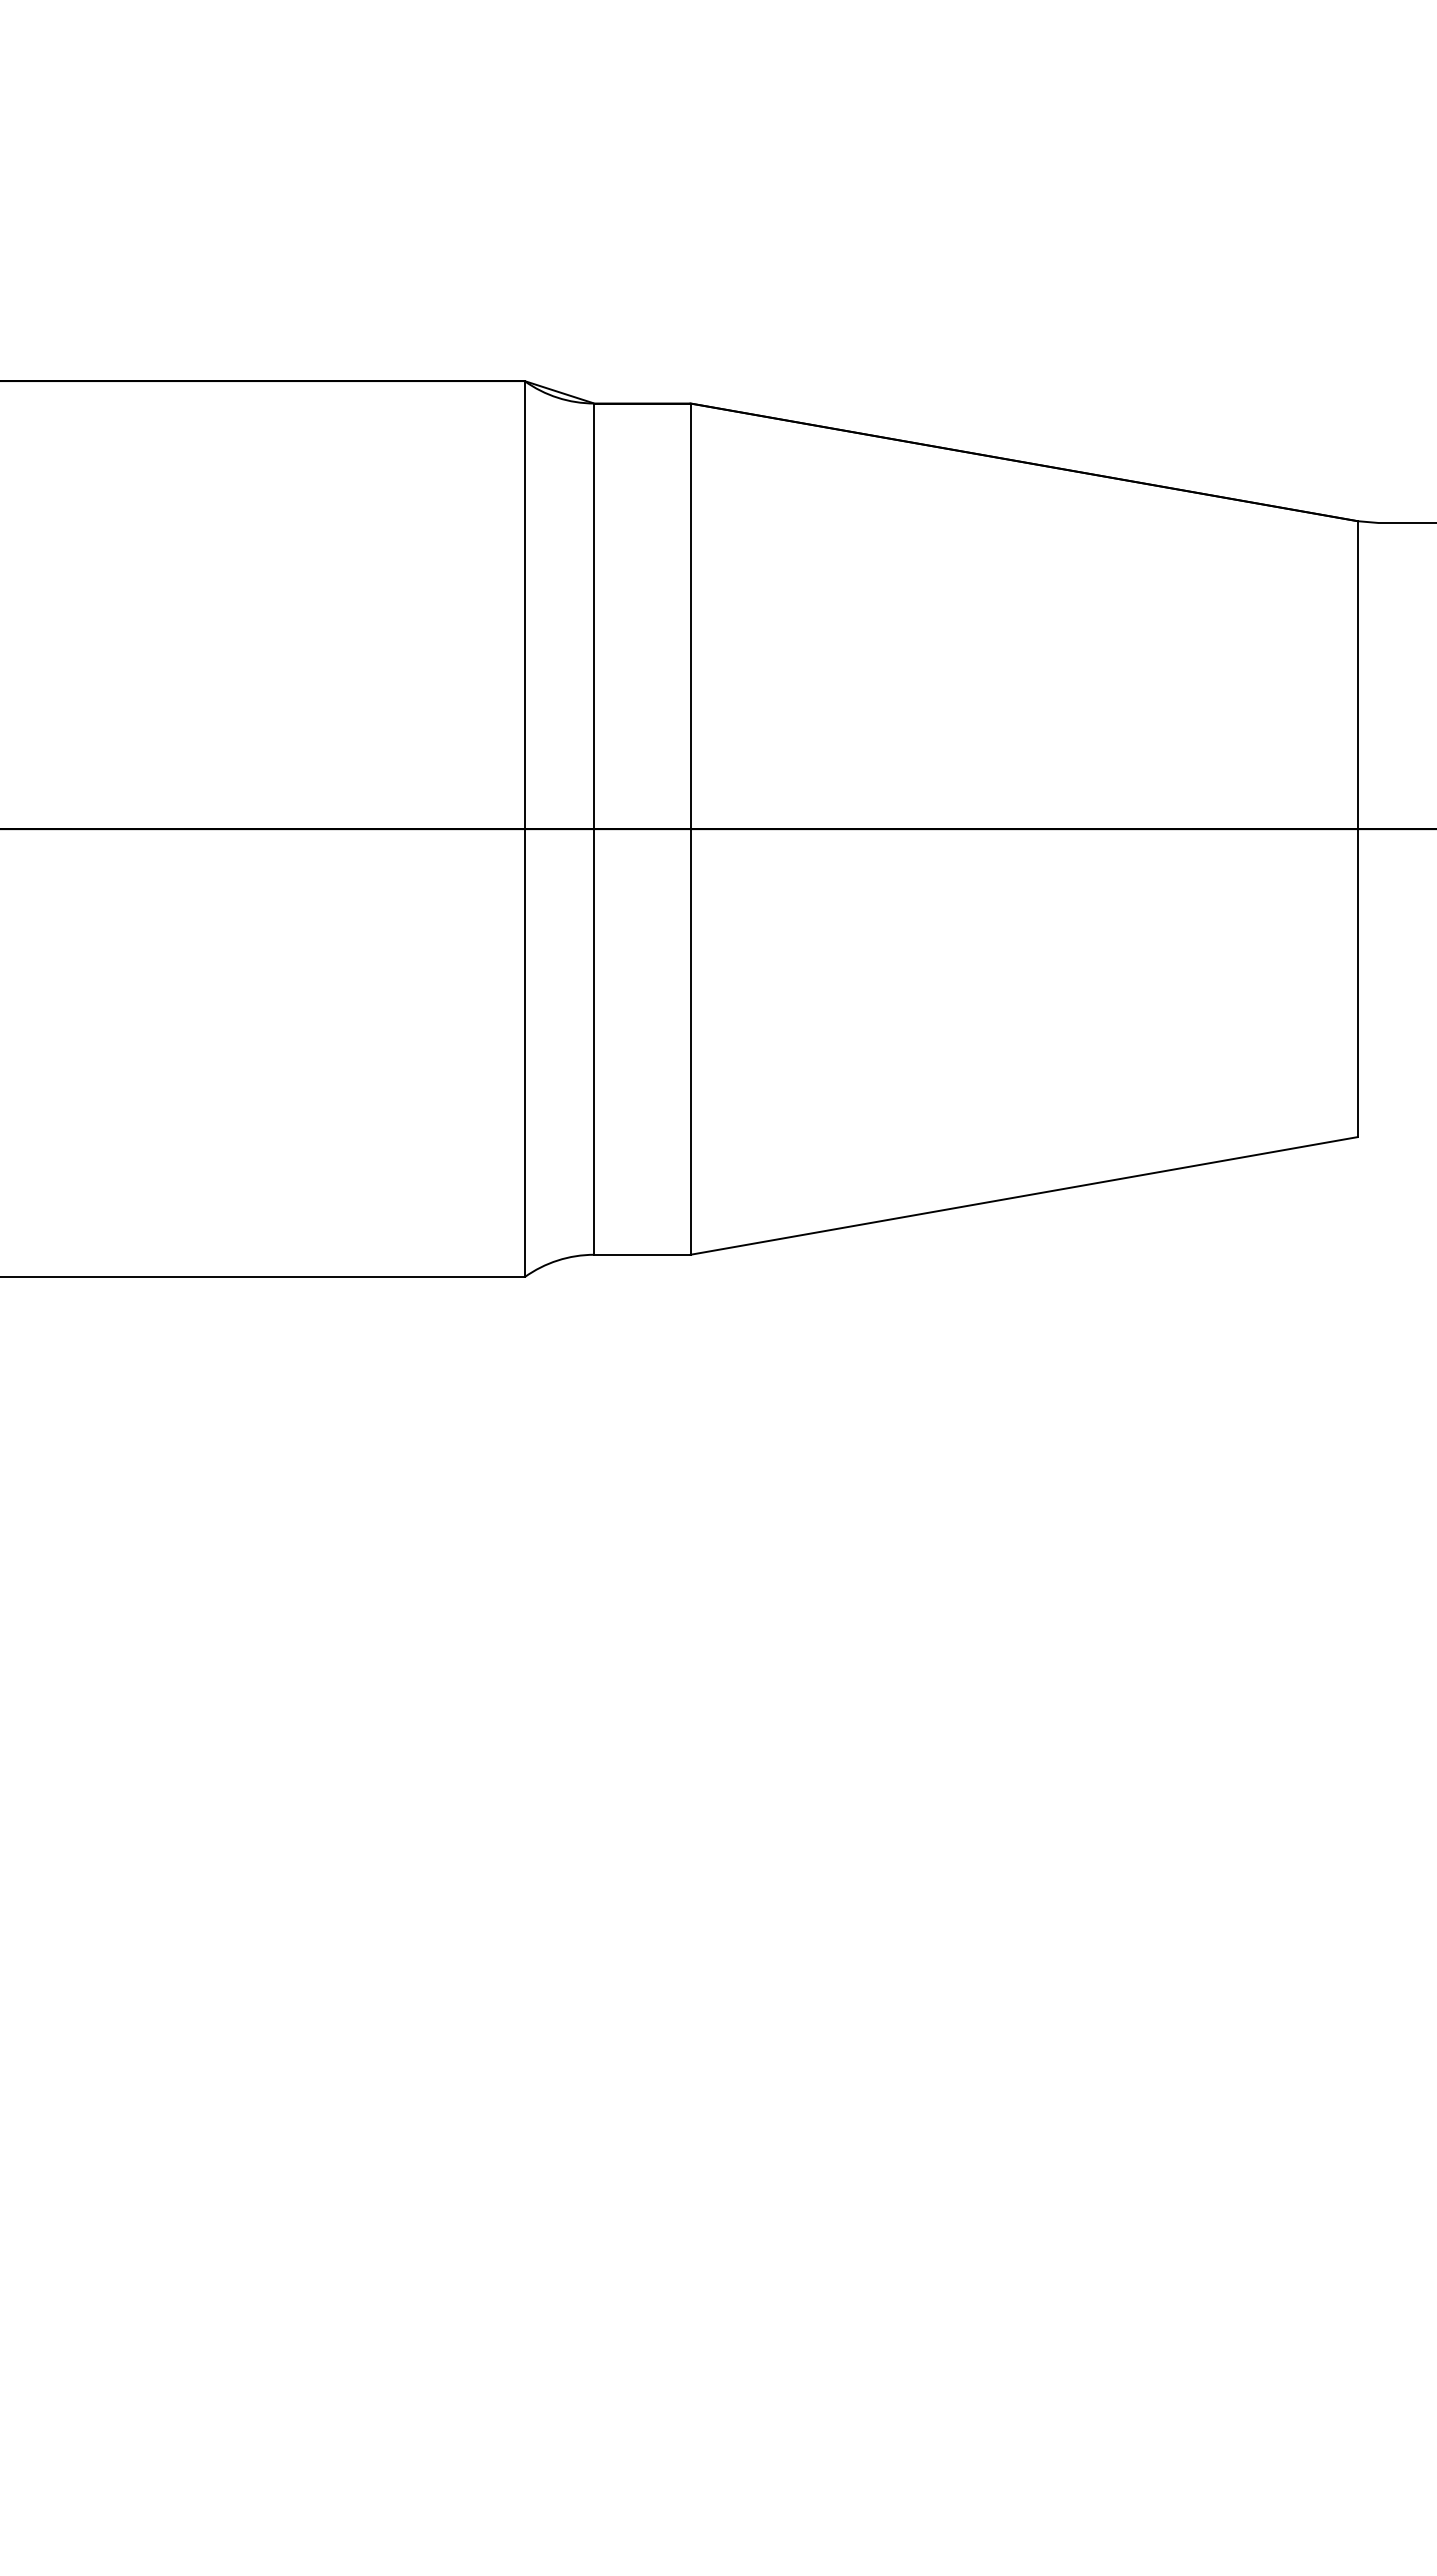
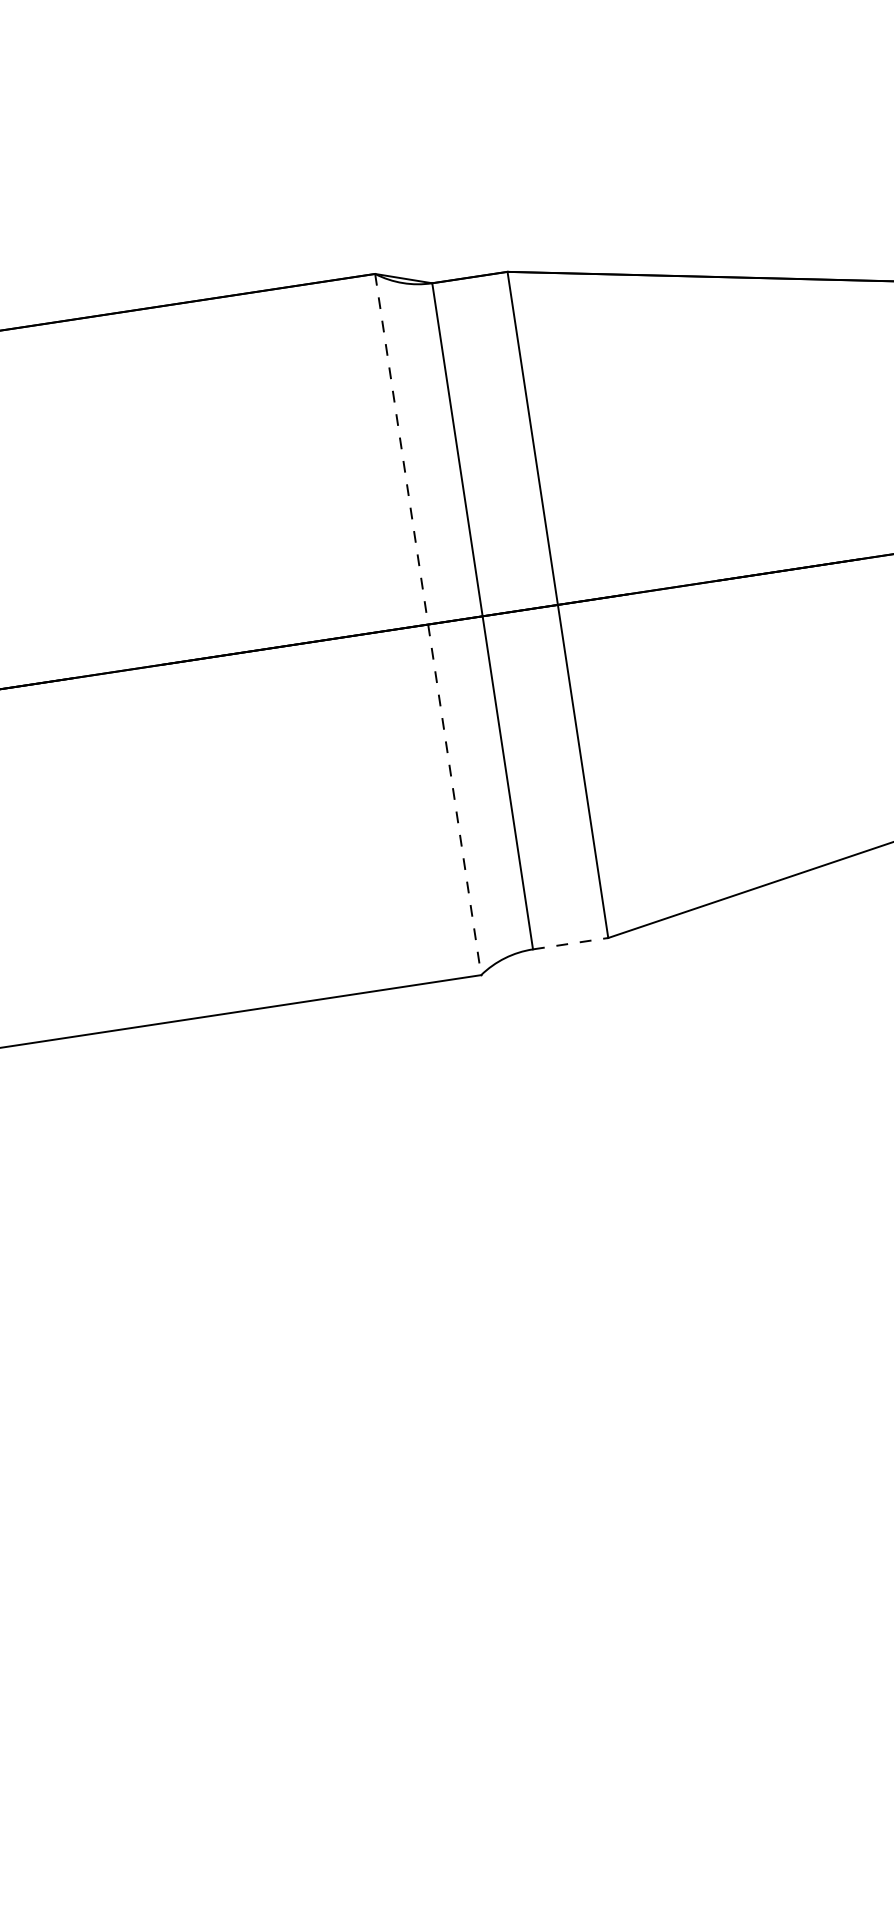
line: (524, 829) -> (428, 624), solid -> dashed
line: (642, 1254) -> (570, 943), solid -> dashed

